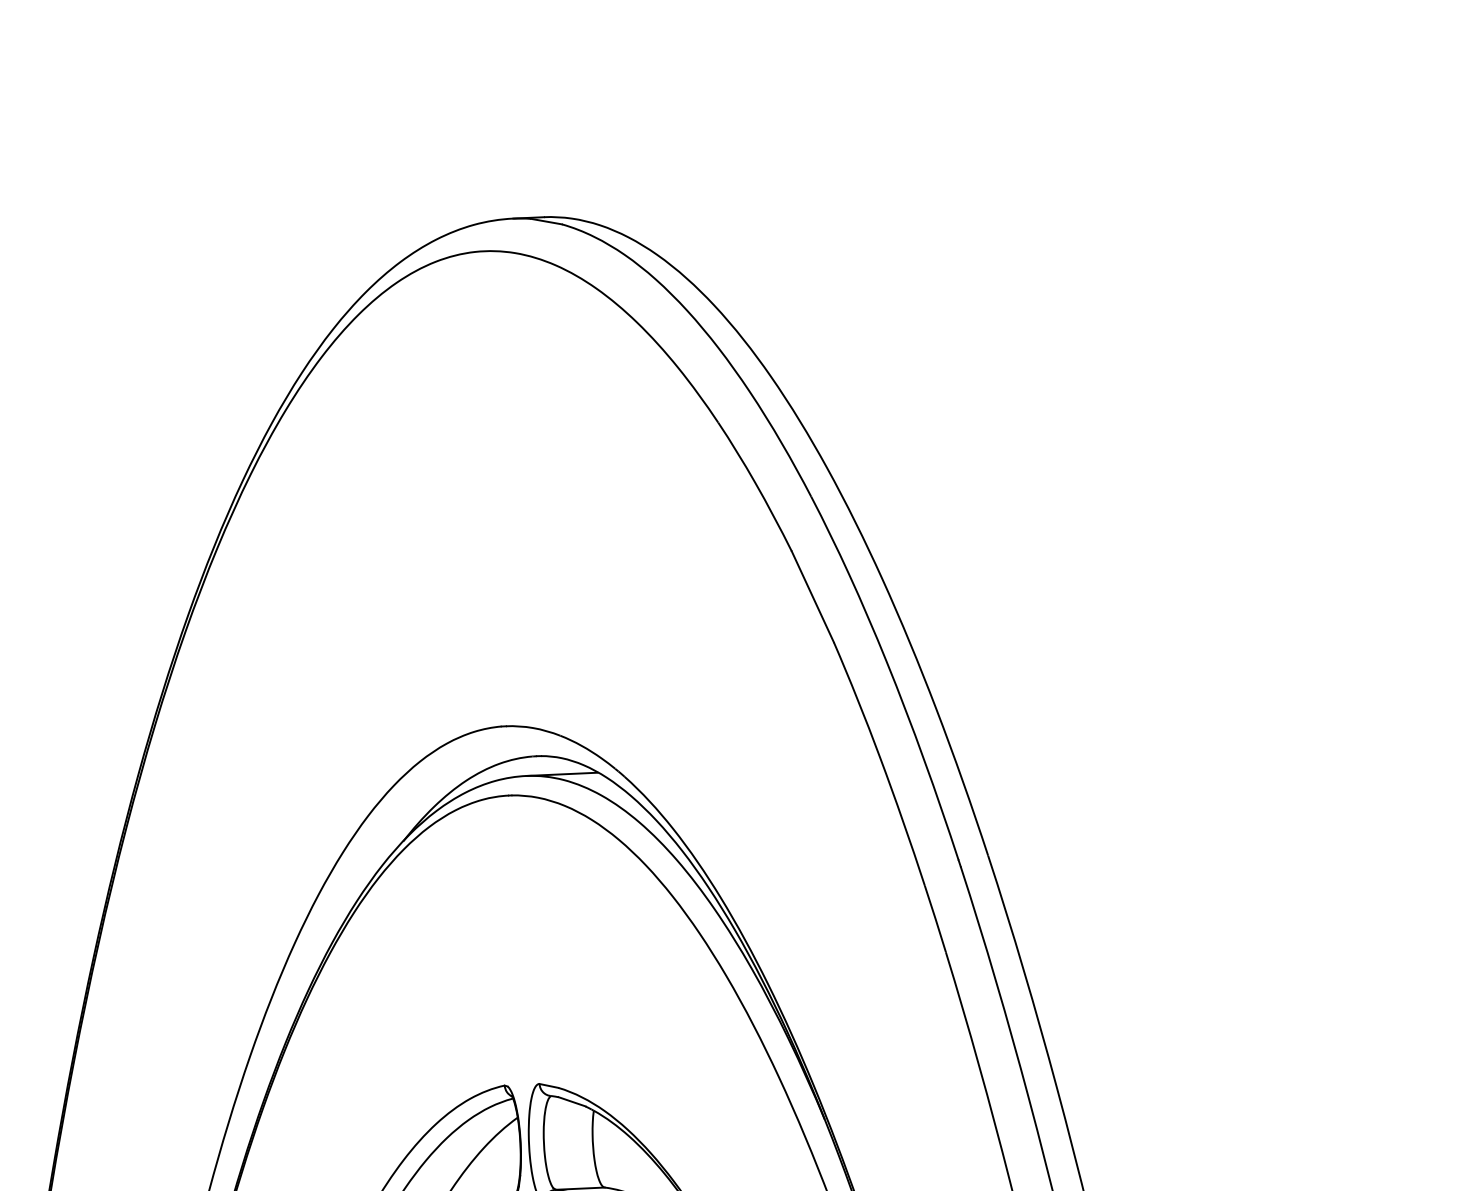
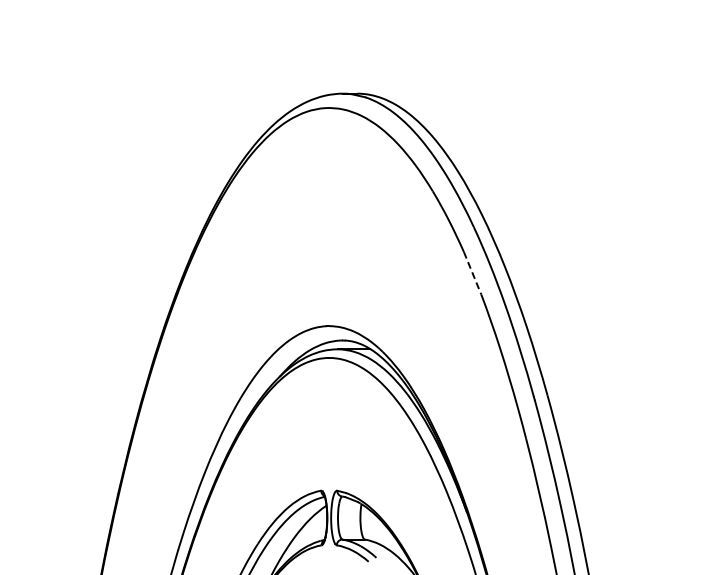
line: (812, 597) -> (472, 273), solid -> dashed

